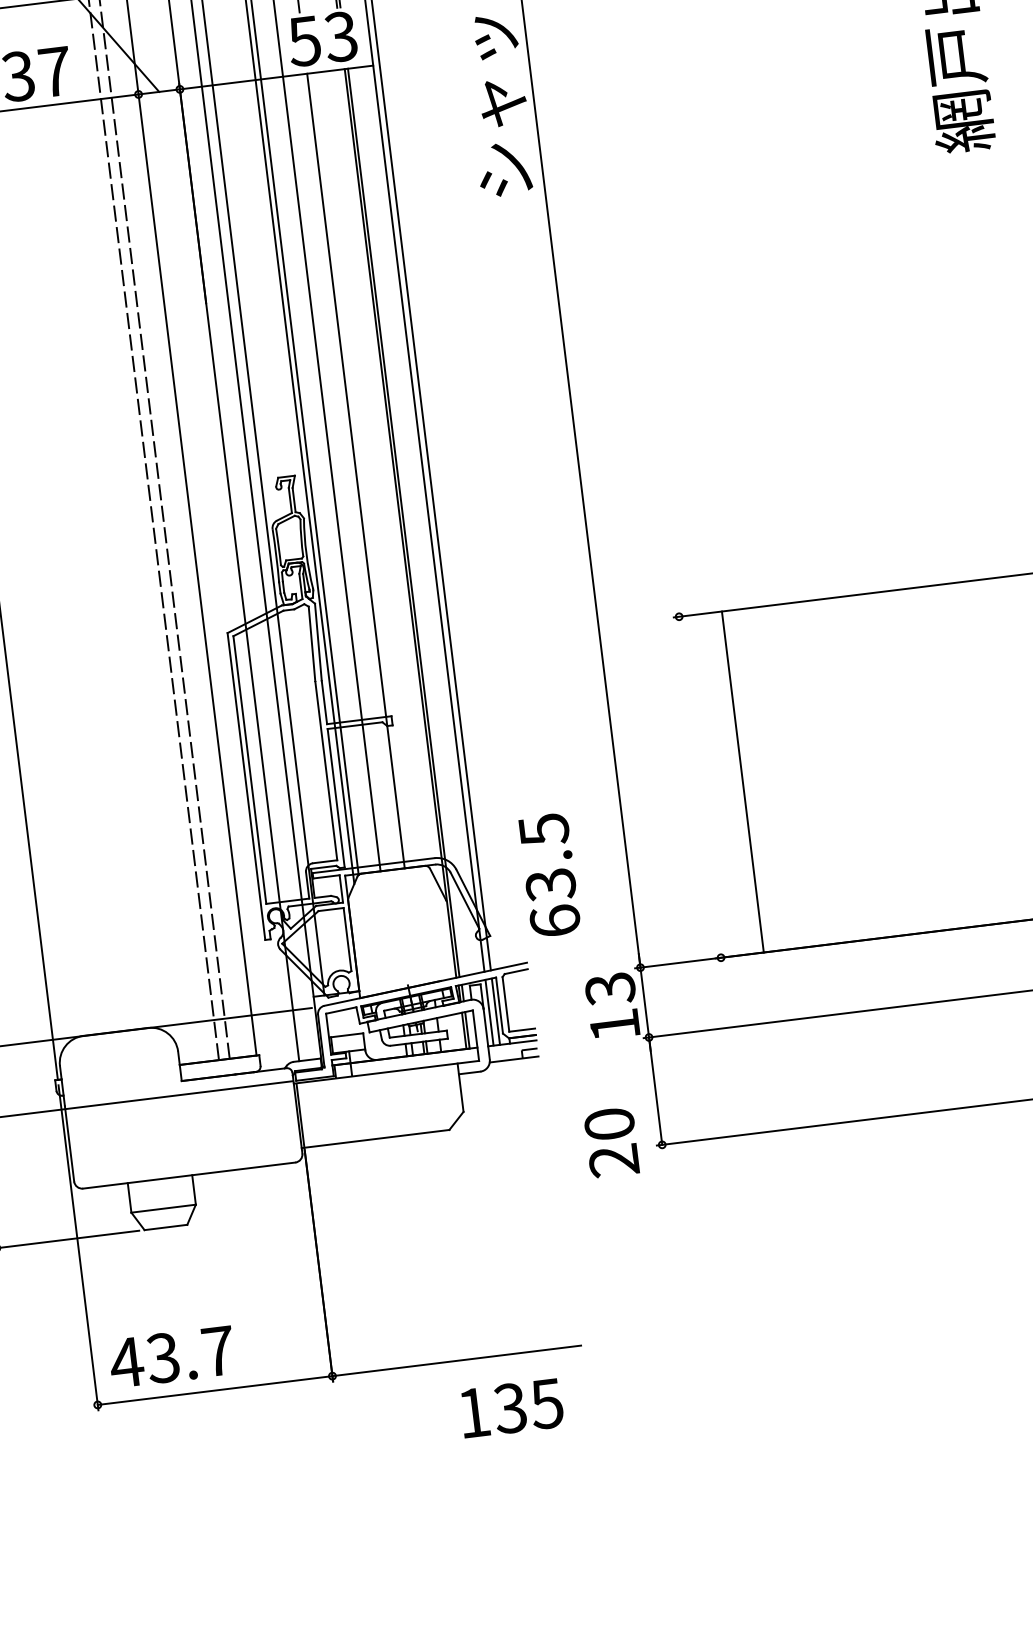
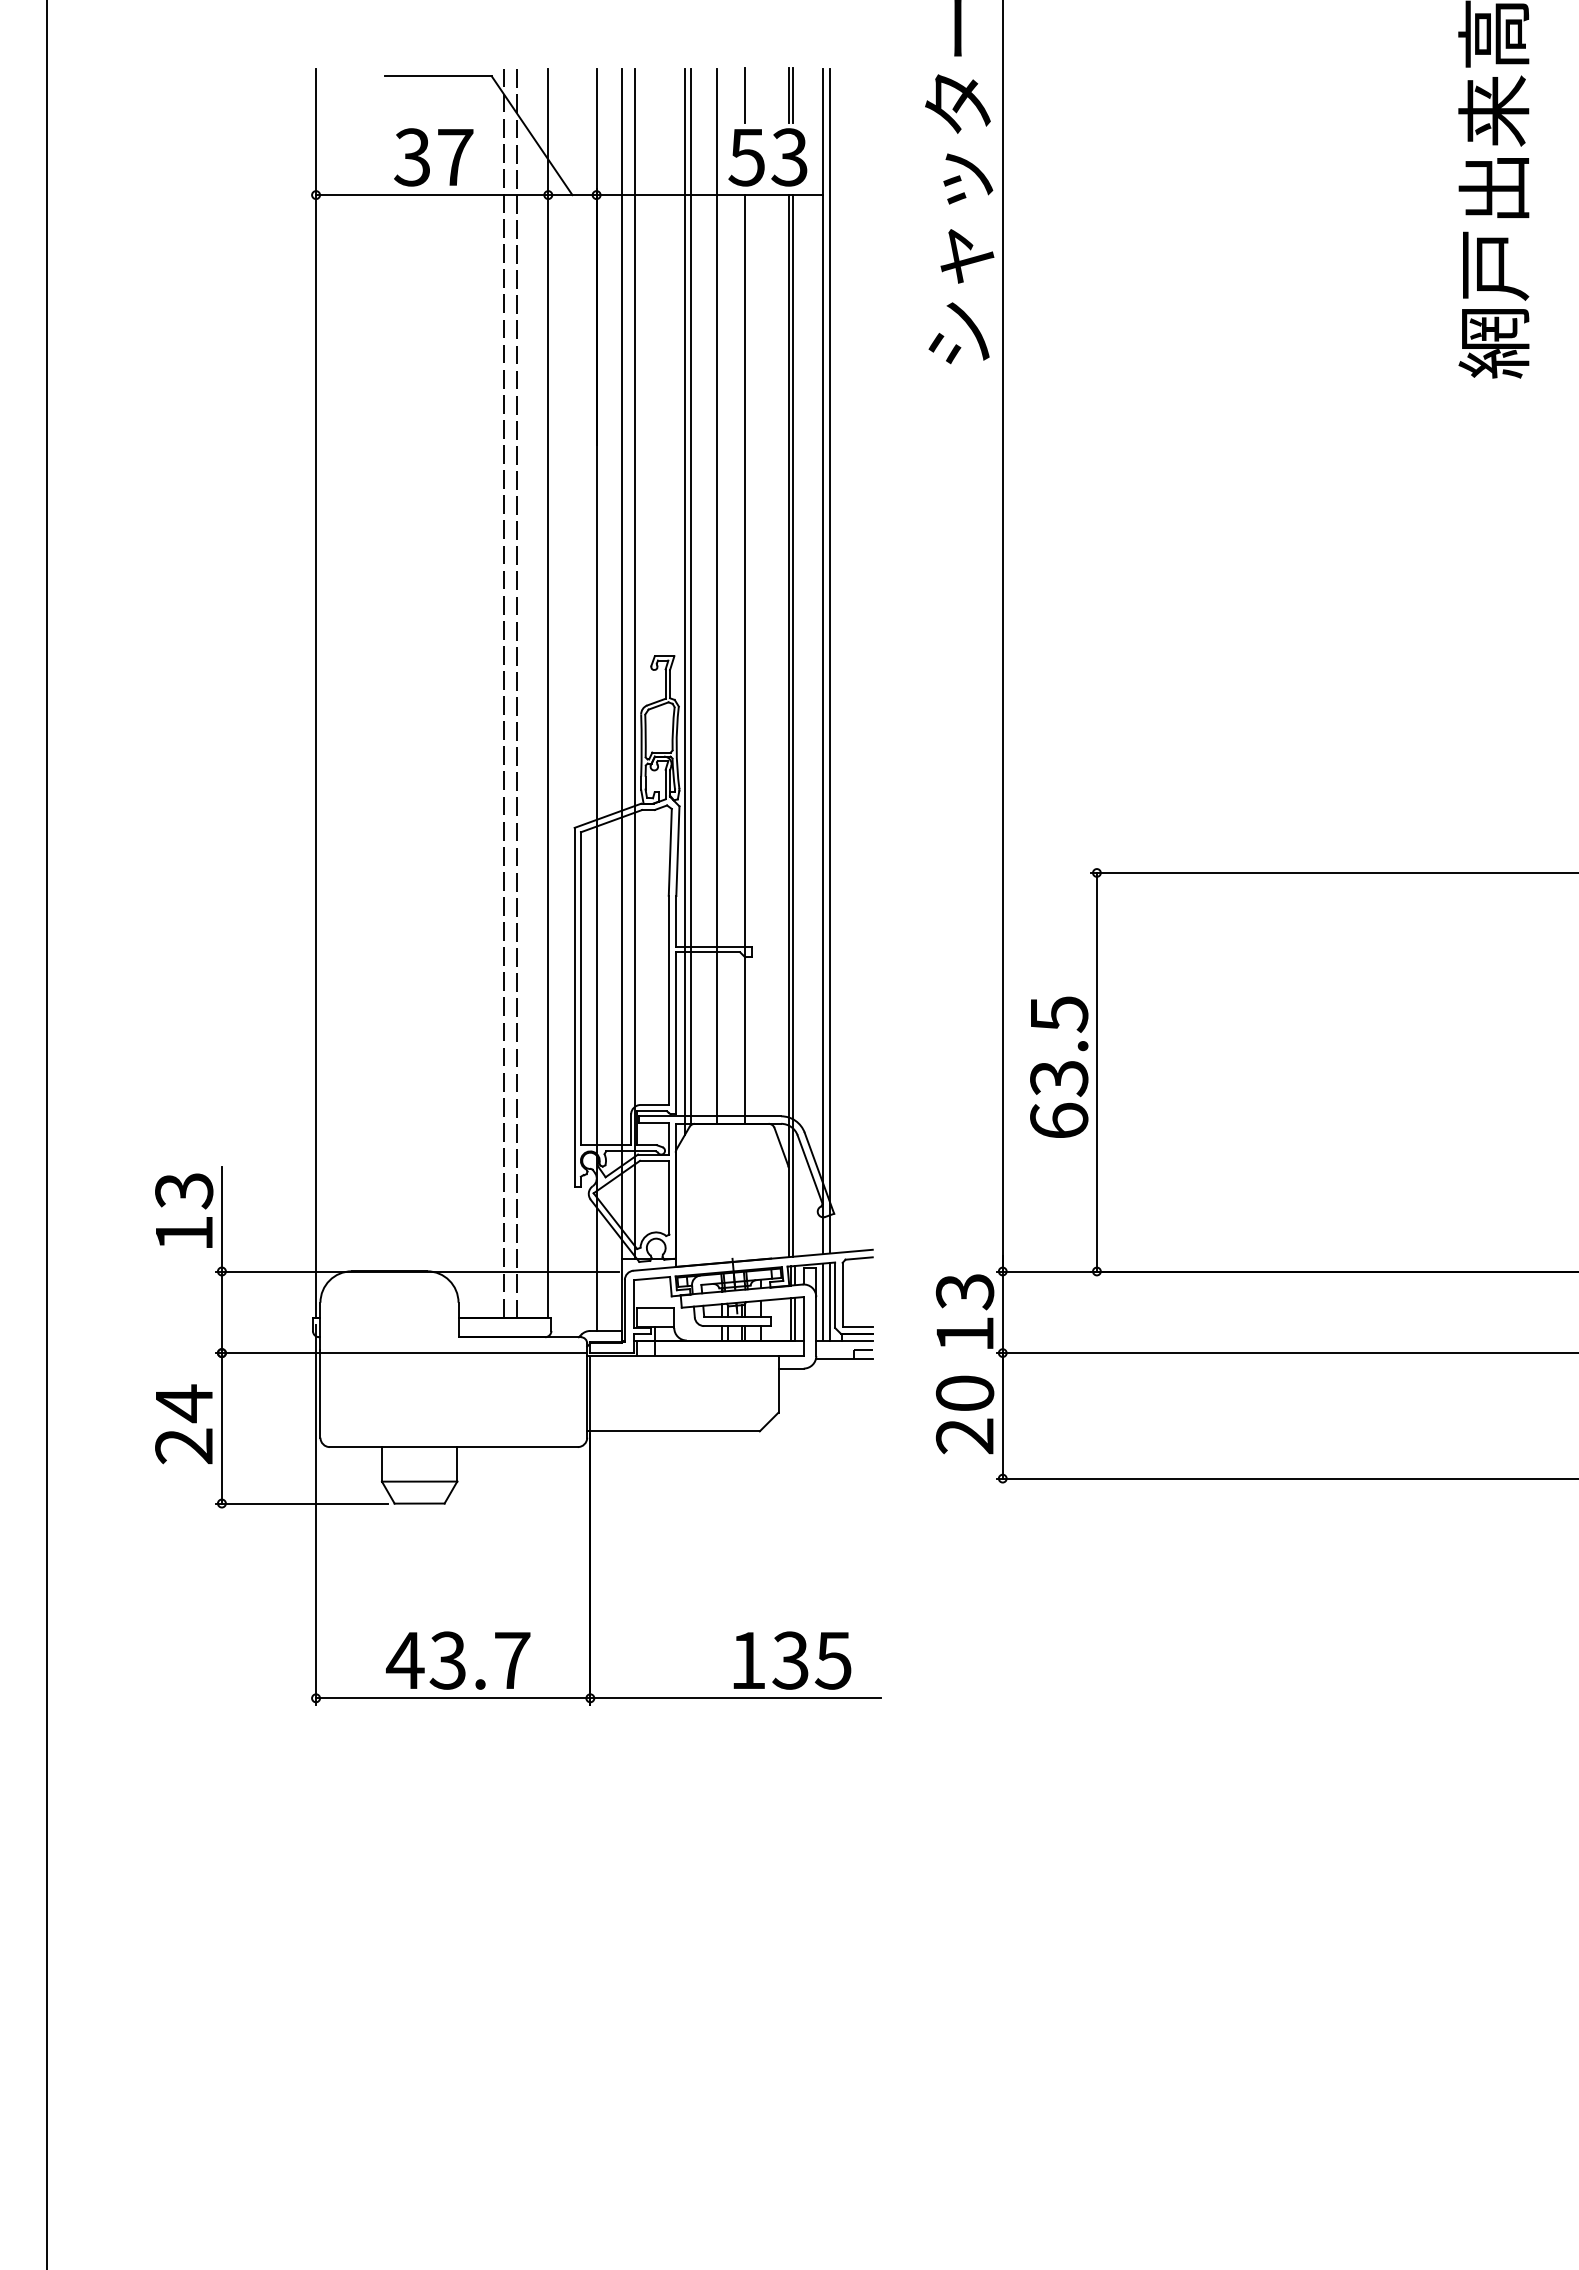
line: (742, 781) -> (1096, 1071), moved
text: (549, 874) -> (1059, 1066), moved
text: (612, 1142) -> (965, 1414), moved
text: (172, 1356) -> (458, 1660), moved
text: (511, 1408) -> (792, 1660), moved

